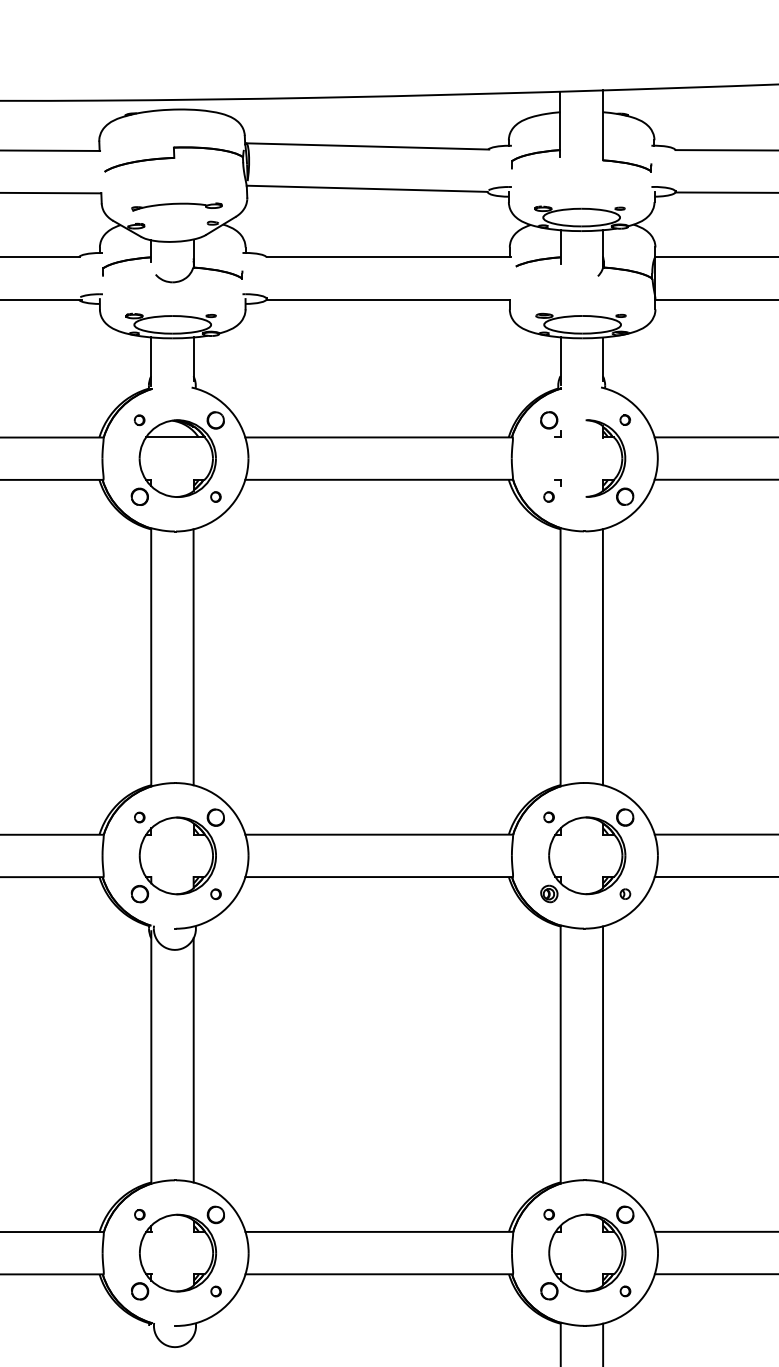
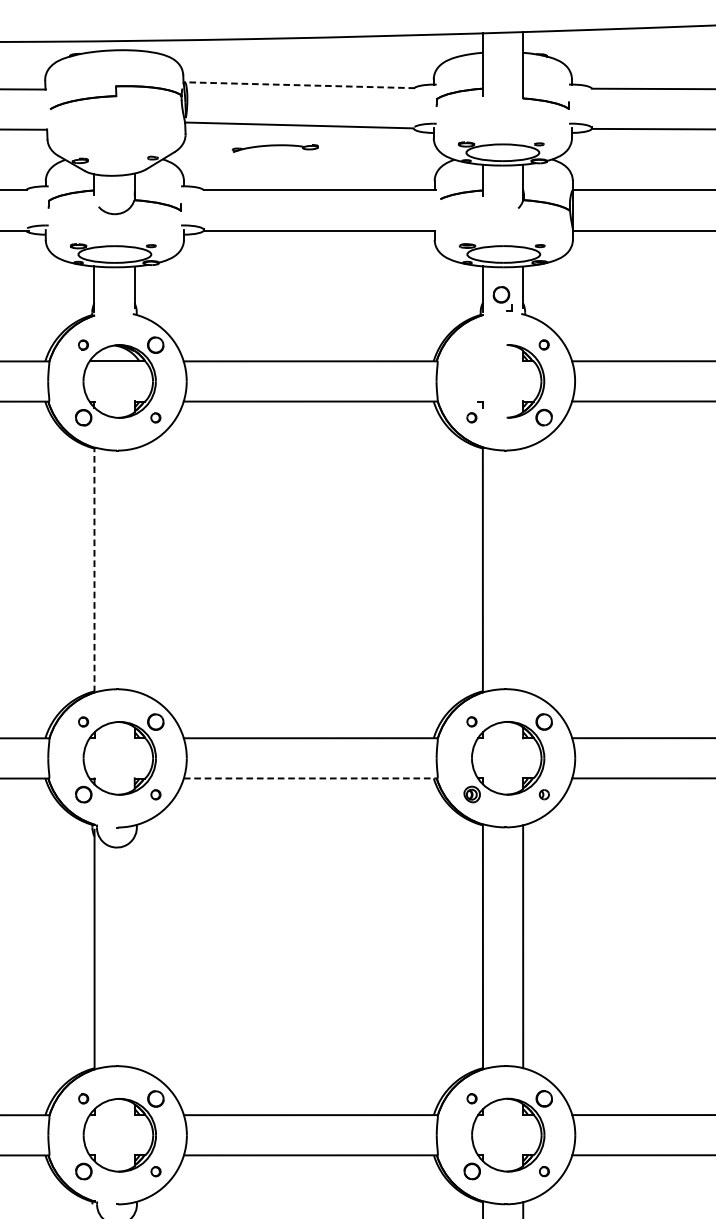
line: (367, 146) -> (299, 85), solid -> dashed
part: (176, 206) -> (274, 147), moved
part: (550, 424) -> (502, 298), moved
line: (151, 657) -> (94, 570), solid -> dashed
line: (193, 657) -> (134, 570), removed
line: (602, 657) -> (522, 570), removed
line: (379, 877) -> (311, 778), solid -> dashed
line: (193, 1060) -> (134, 952), removed

